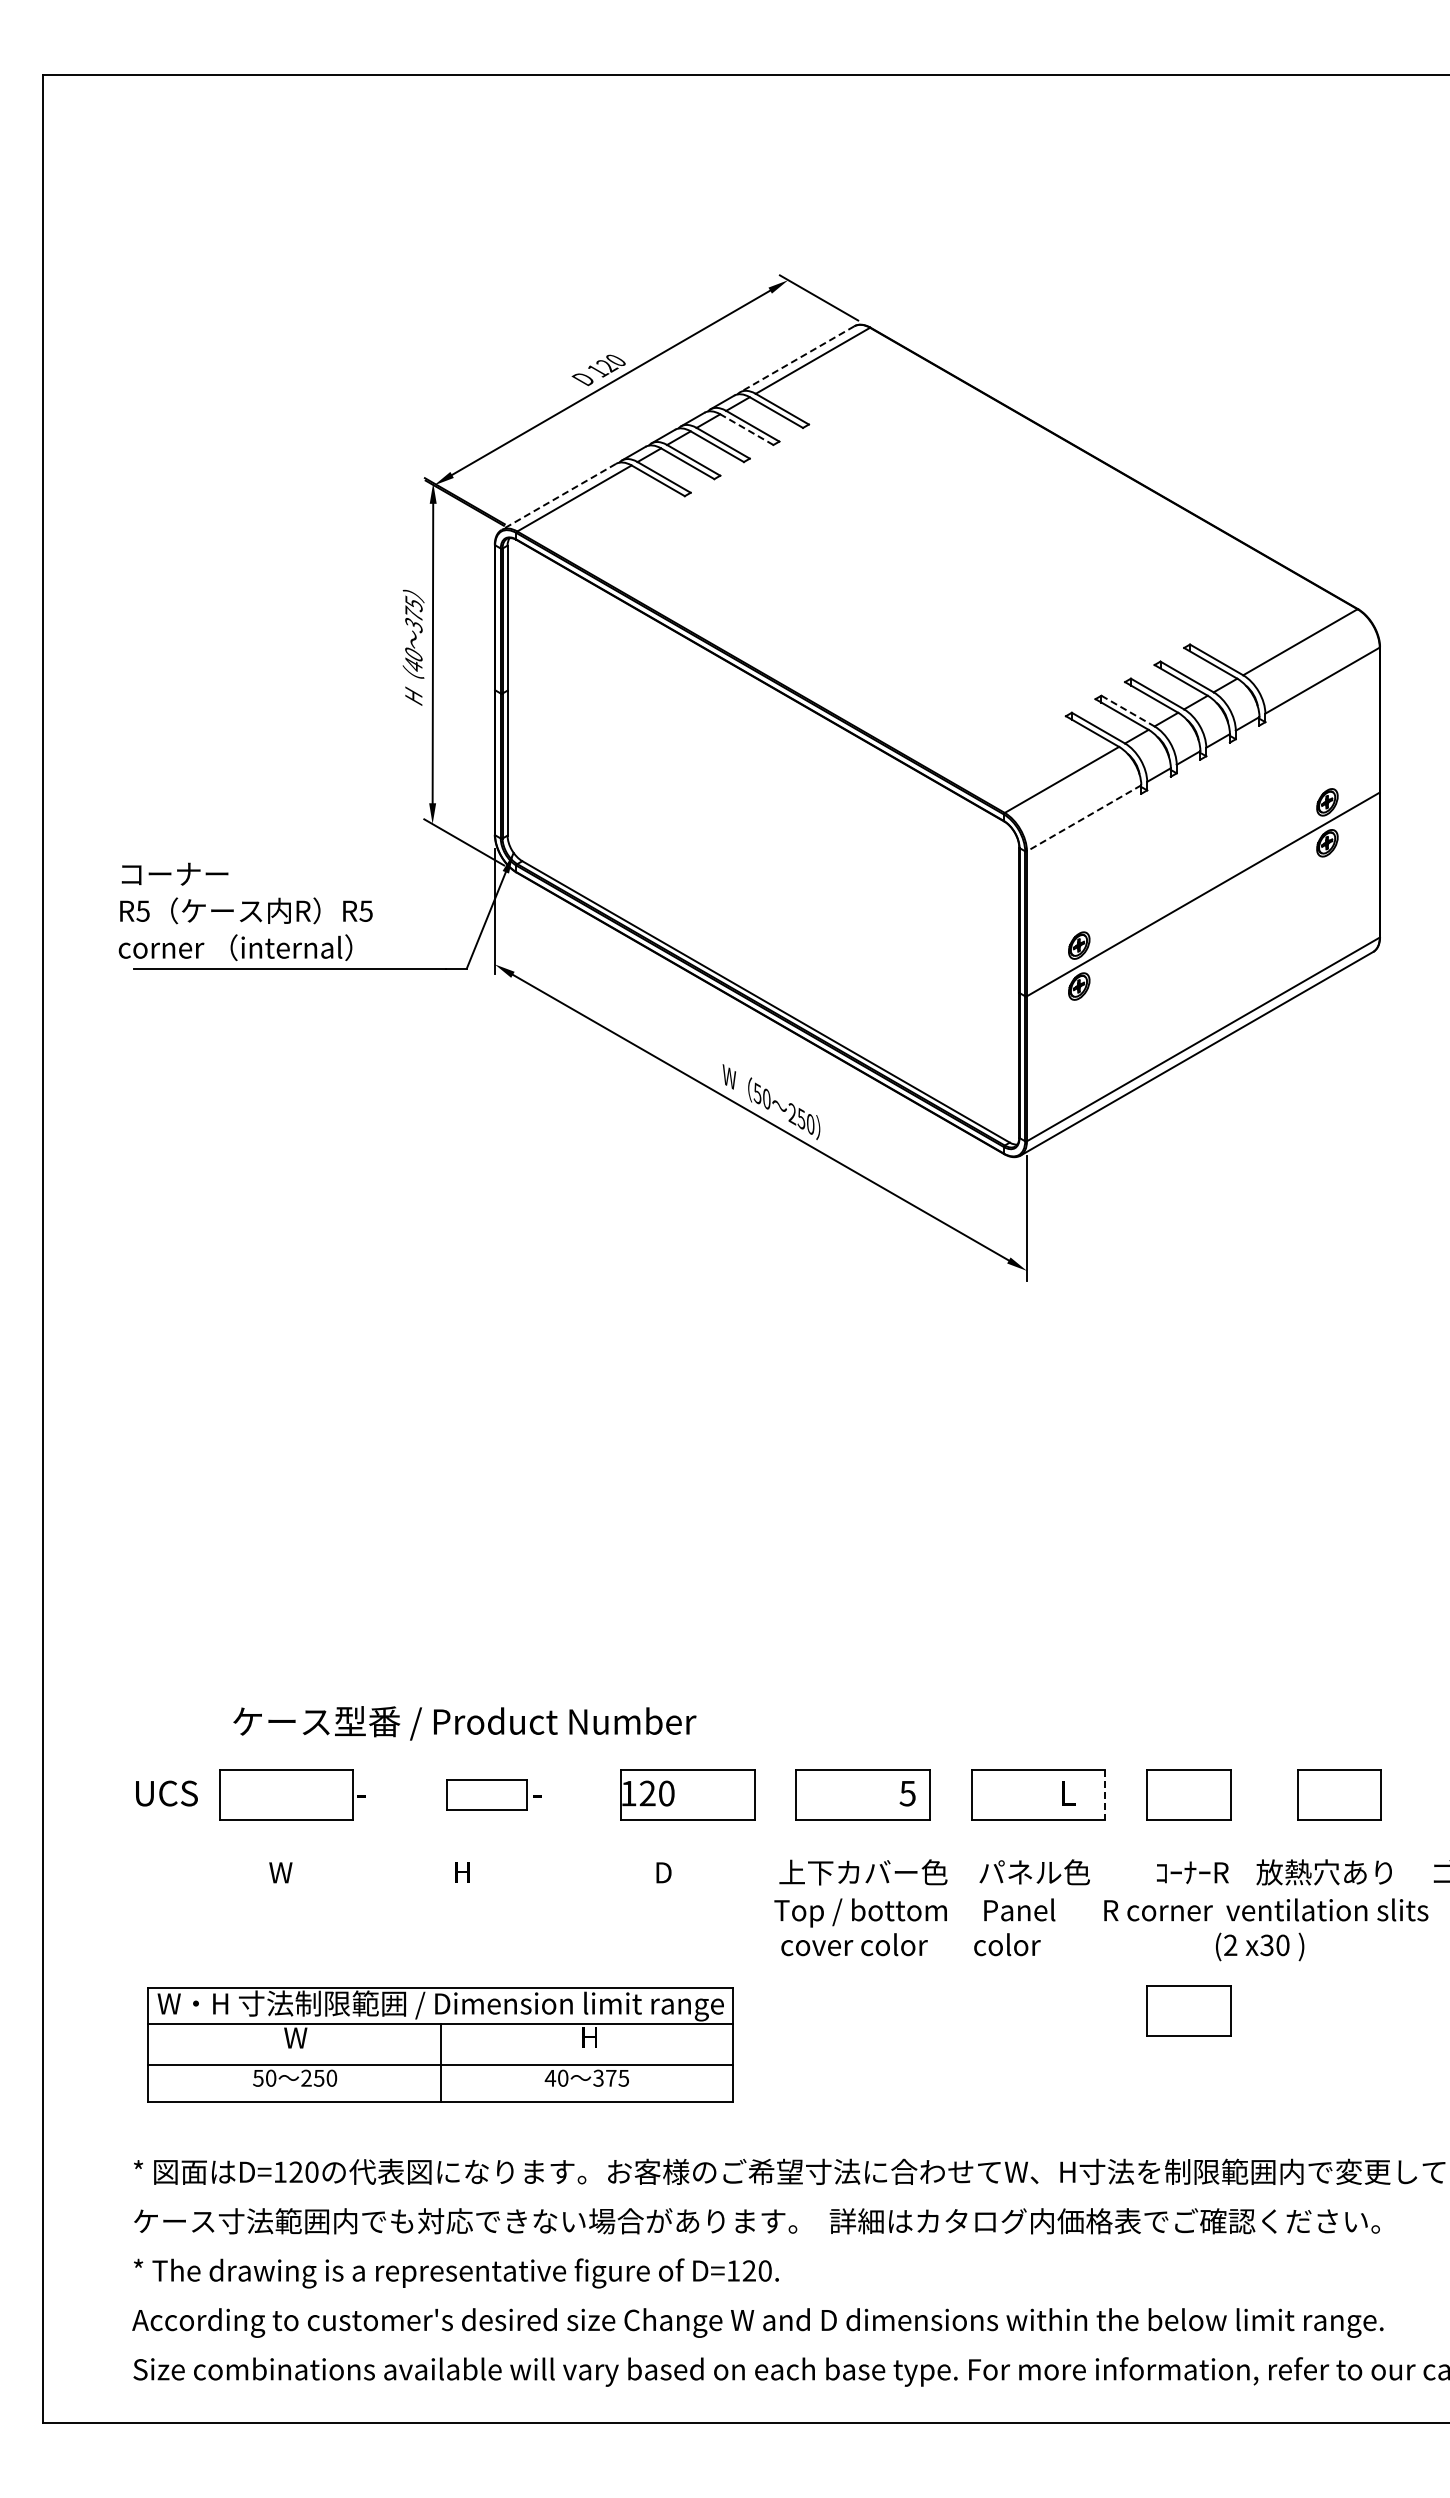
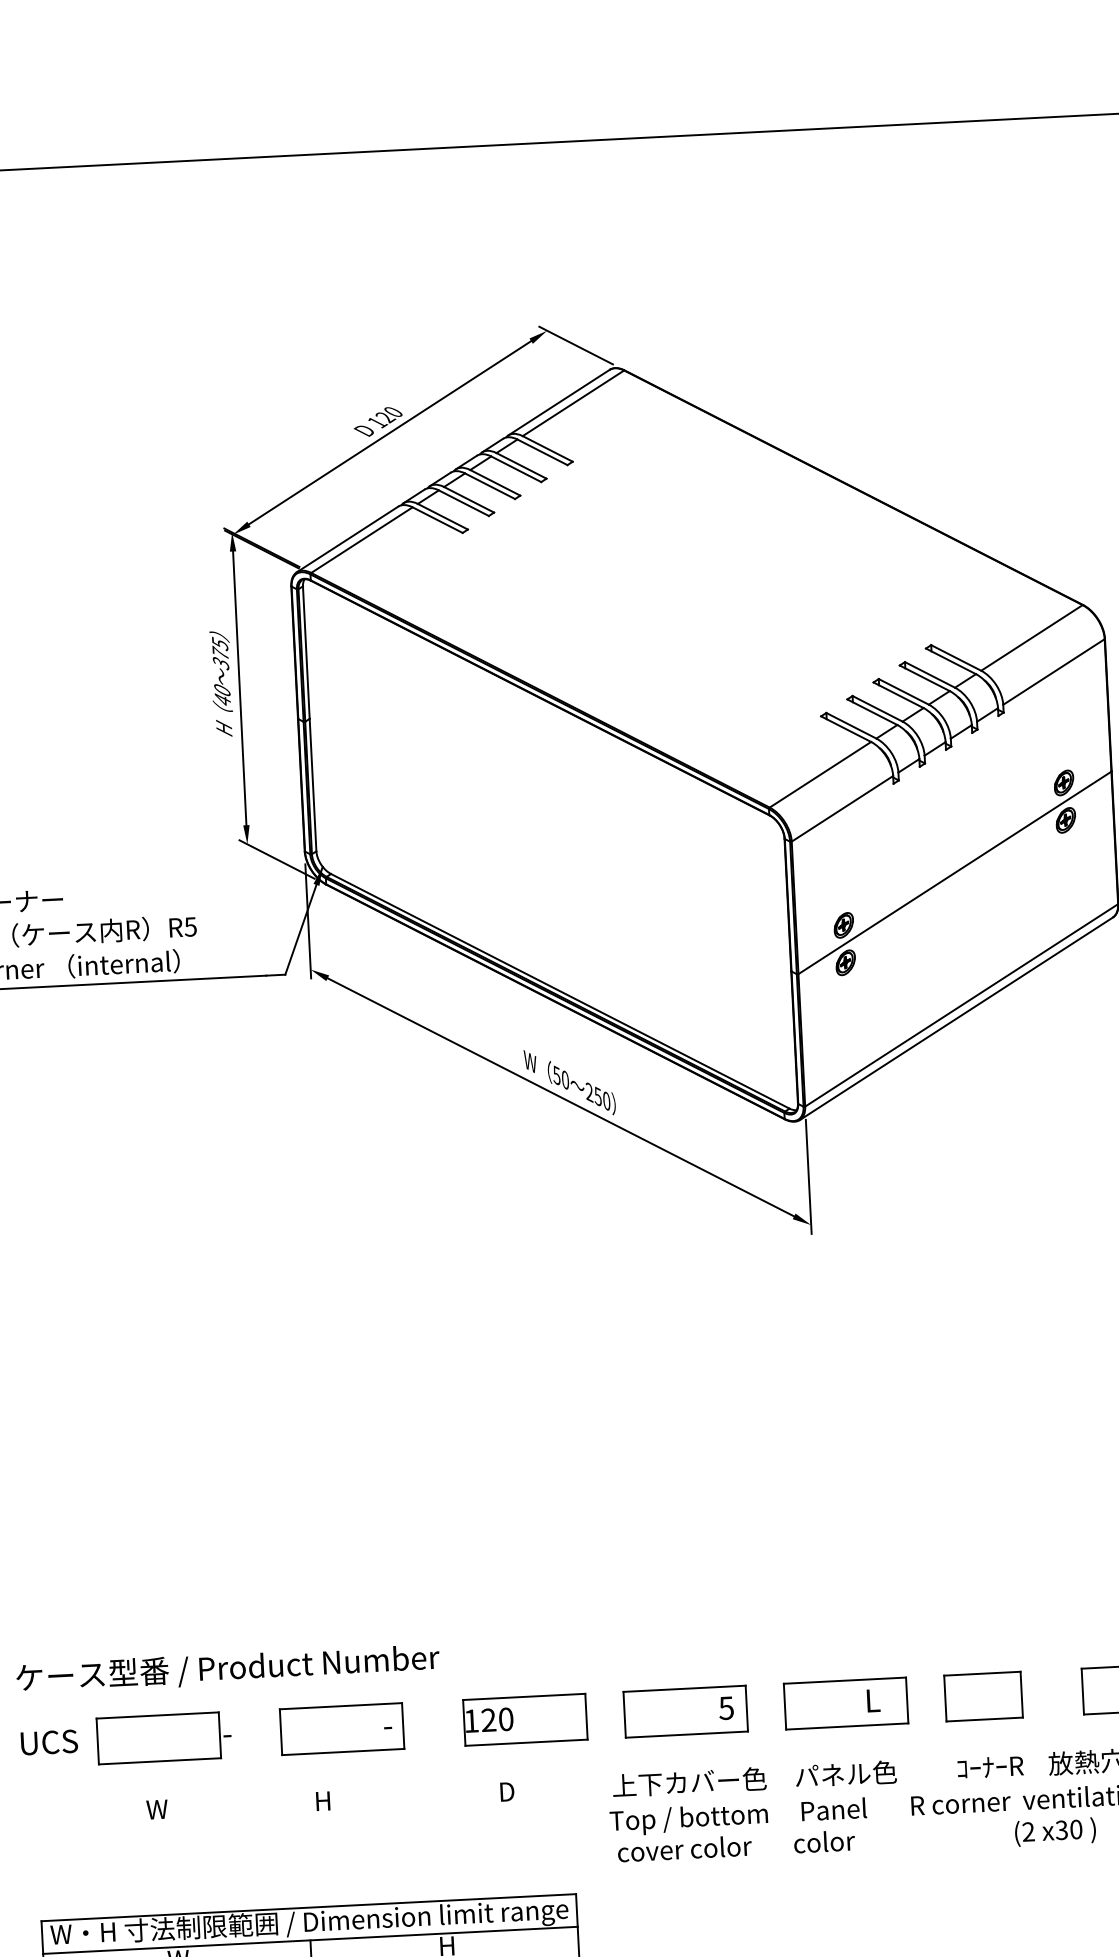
line: (796, 359) -> (558, 402), dashed -> solid
line: (746, 429) -> (515, 469), dashed -> solid
line: (558, 497) -> (347, 539), dashed -> solid
line: (1128, 711) -> (878, 709), dashed -> solid
line: (1083, 818) -> (841, 809), dashed -> solid
text: (464, 1723) -> (227, 1669), moved
part: (486, 1794) -> (341, 1728), size x1.67
line: (1105, 1795) -> (907, 1700), dashed -> solid
part: (1188, 2010) -> (993, 1893), removed

